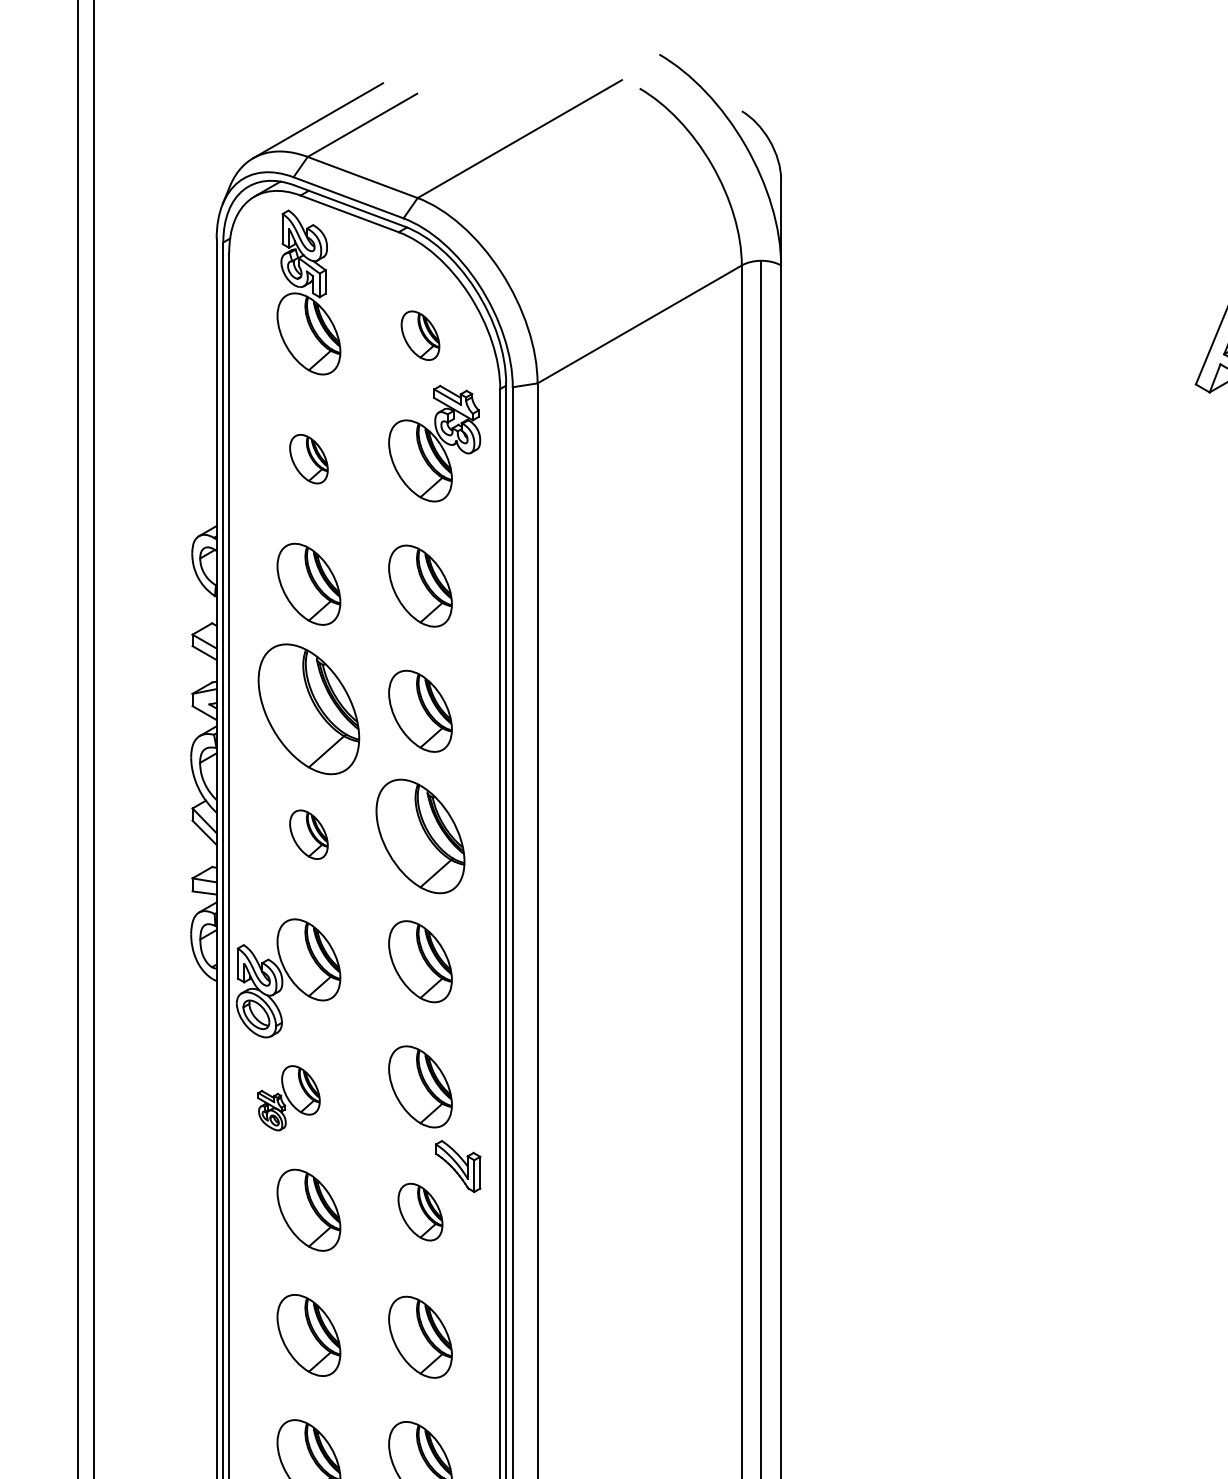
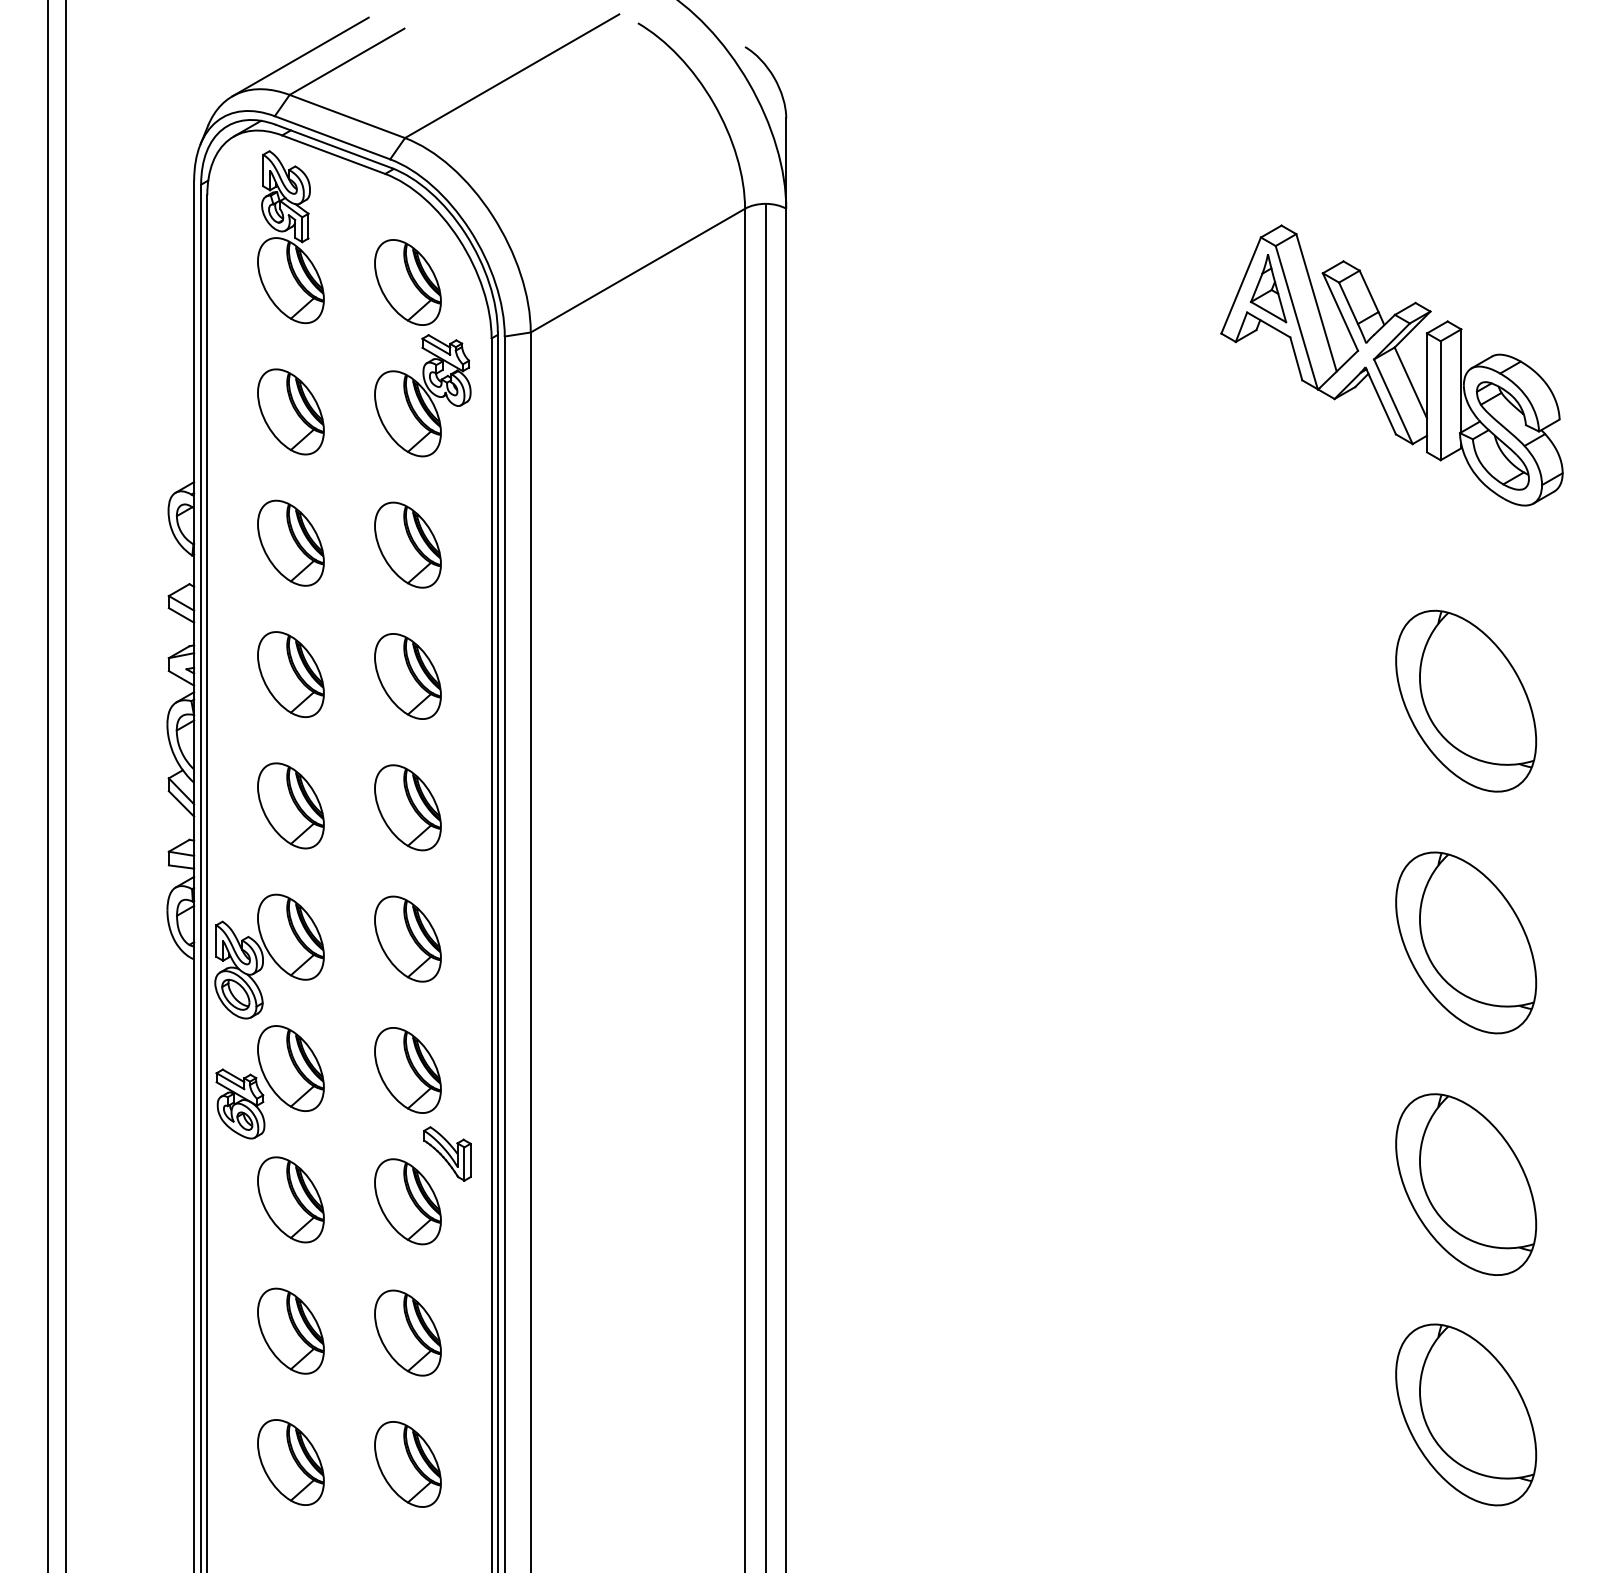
part: (420, 335) -> (407, 282), size x1.67
part: (308, 458) -> (290, 411), size x1.67
part: (308, 709) -> (290, 674), size x0.62
part: (308, 834) -> (290, 805), size x1.67
part: (420, 836) -> (407, 807), size x0.71
part: (288, 1098) -> (269, 1082), size x1.67
part: (420, 1211) -> (407, 1201), size x1.43

